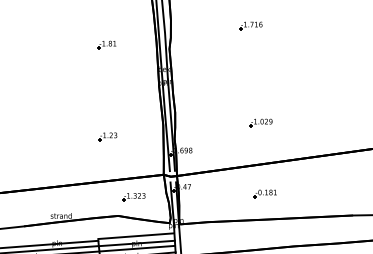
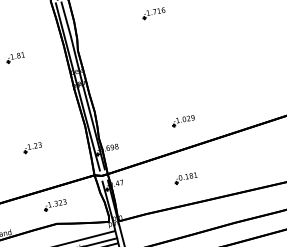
part: (260, 122) -> (182, 120), moved
part: (264, 193) -> (185, 177), moved
part: (133, 197) -> (54, 205), moved

